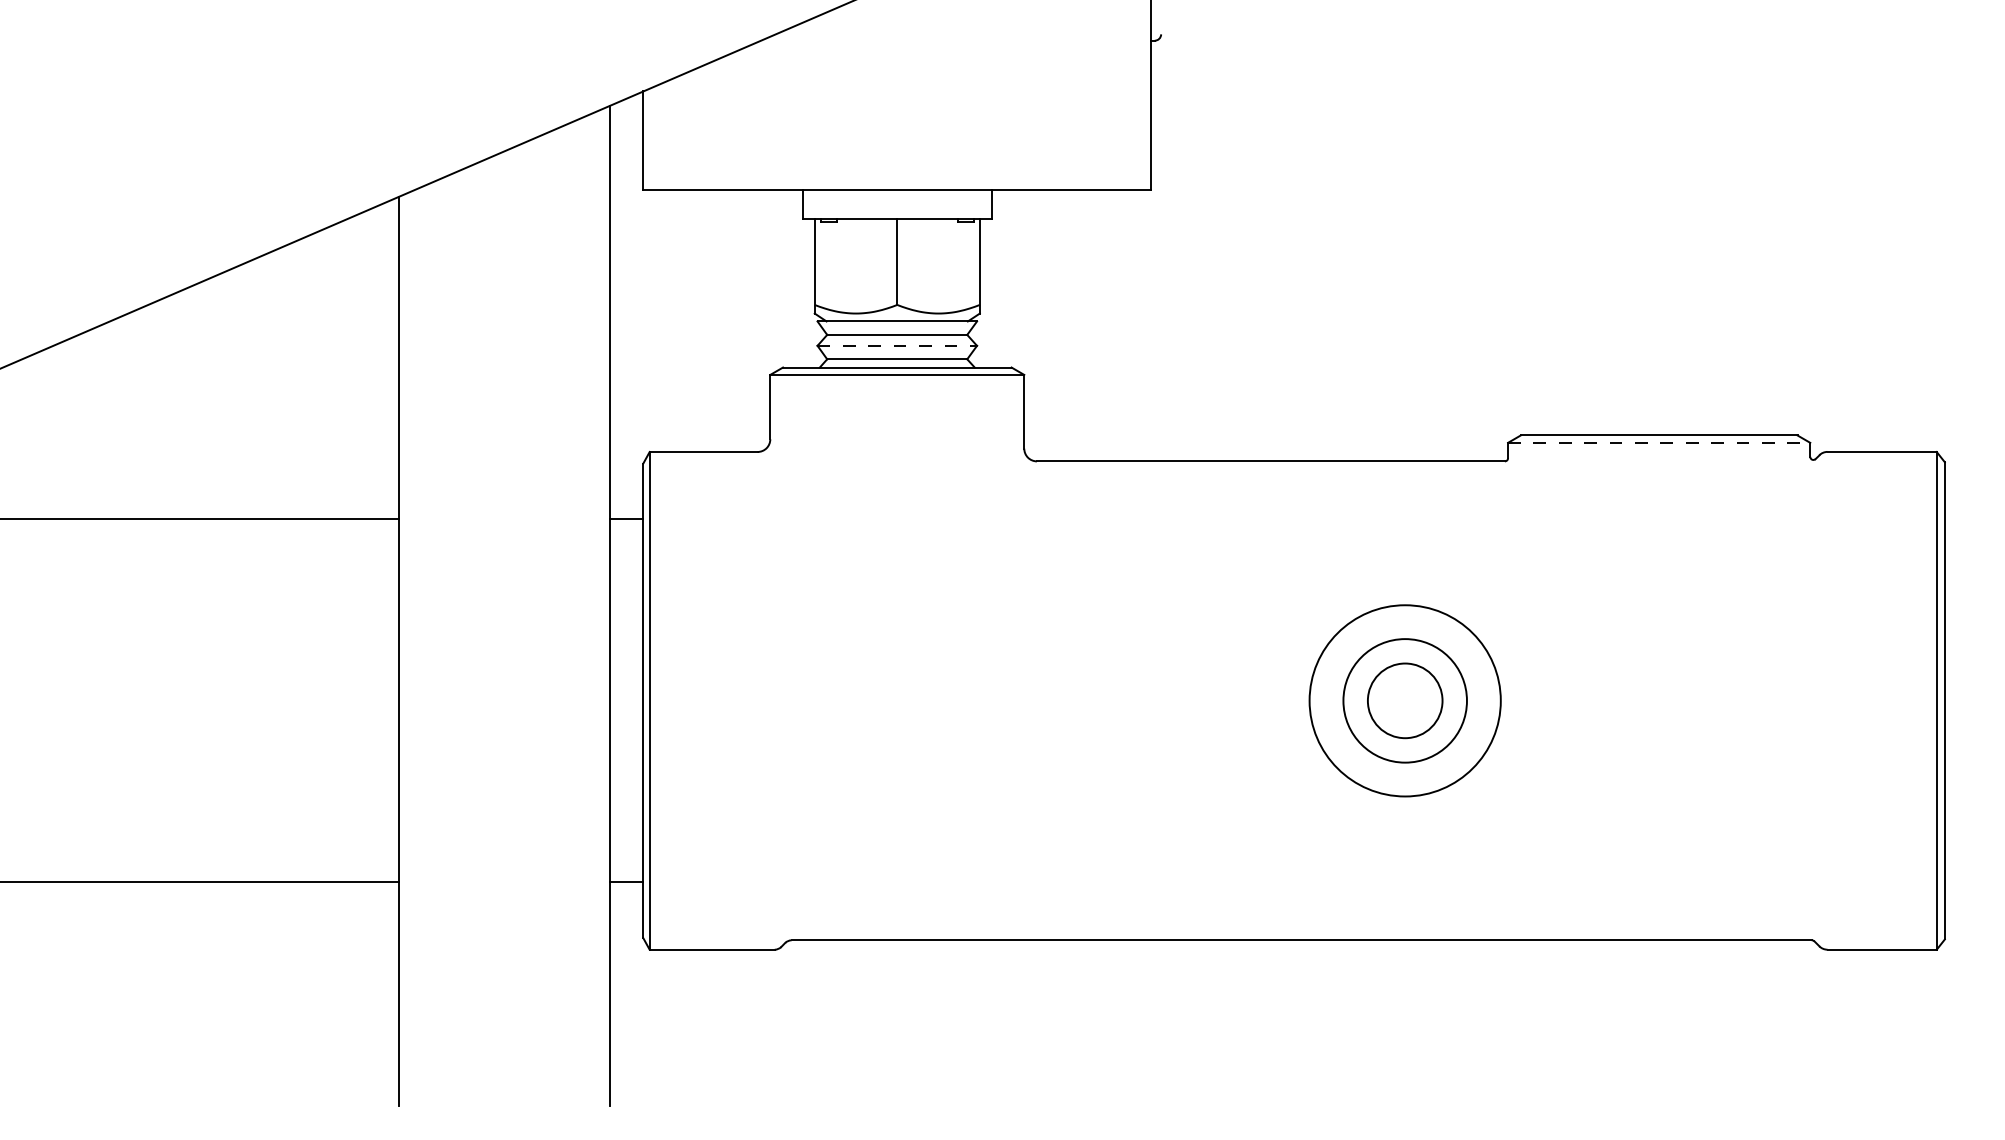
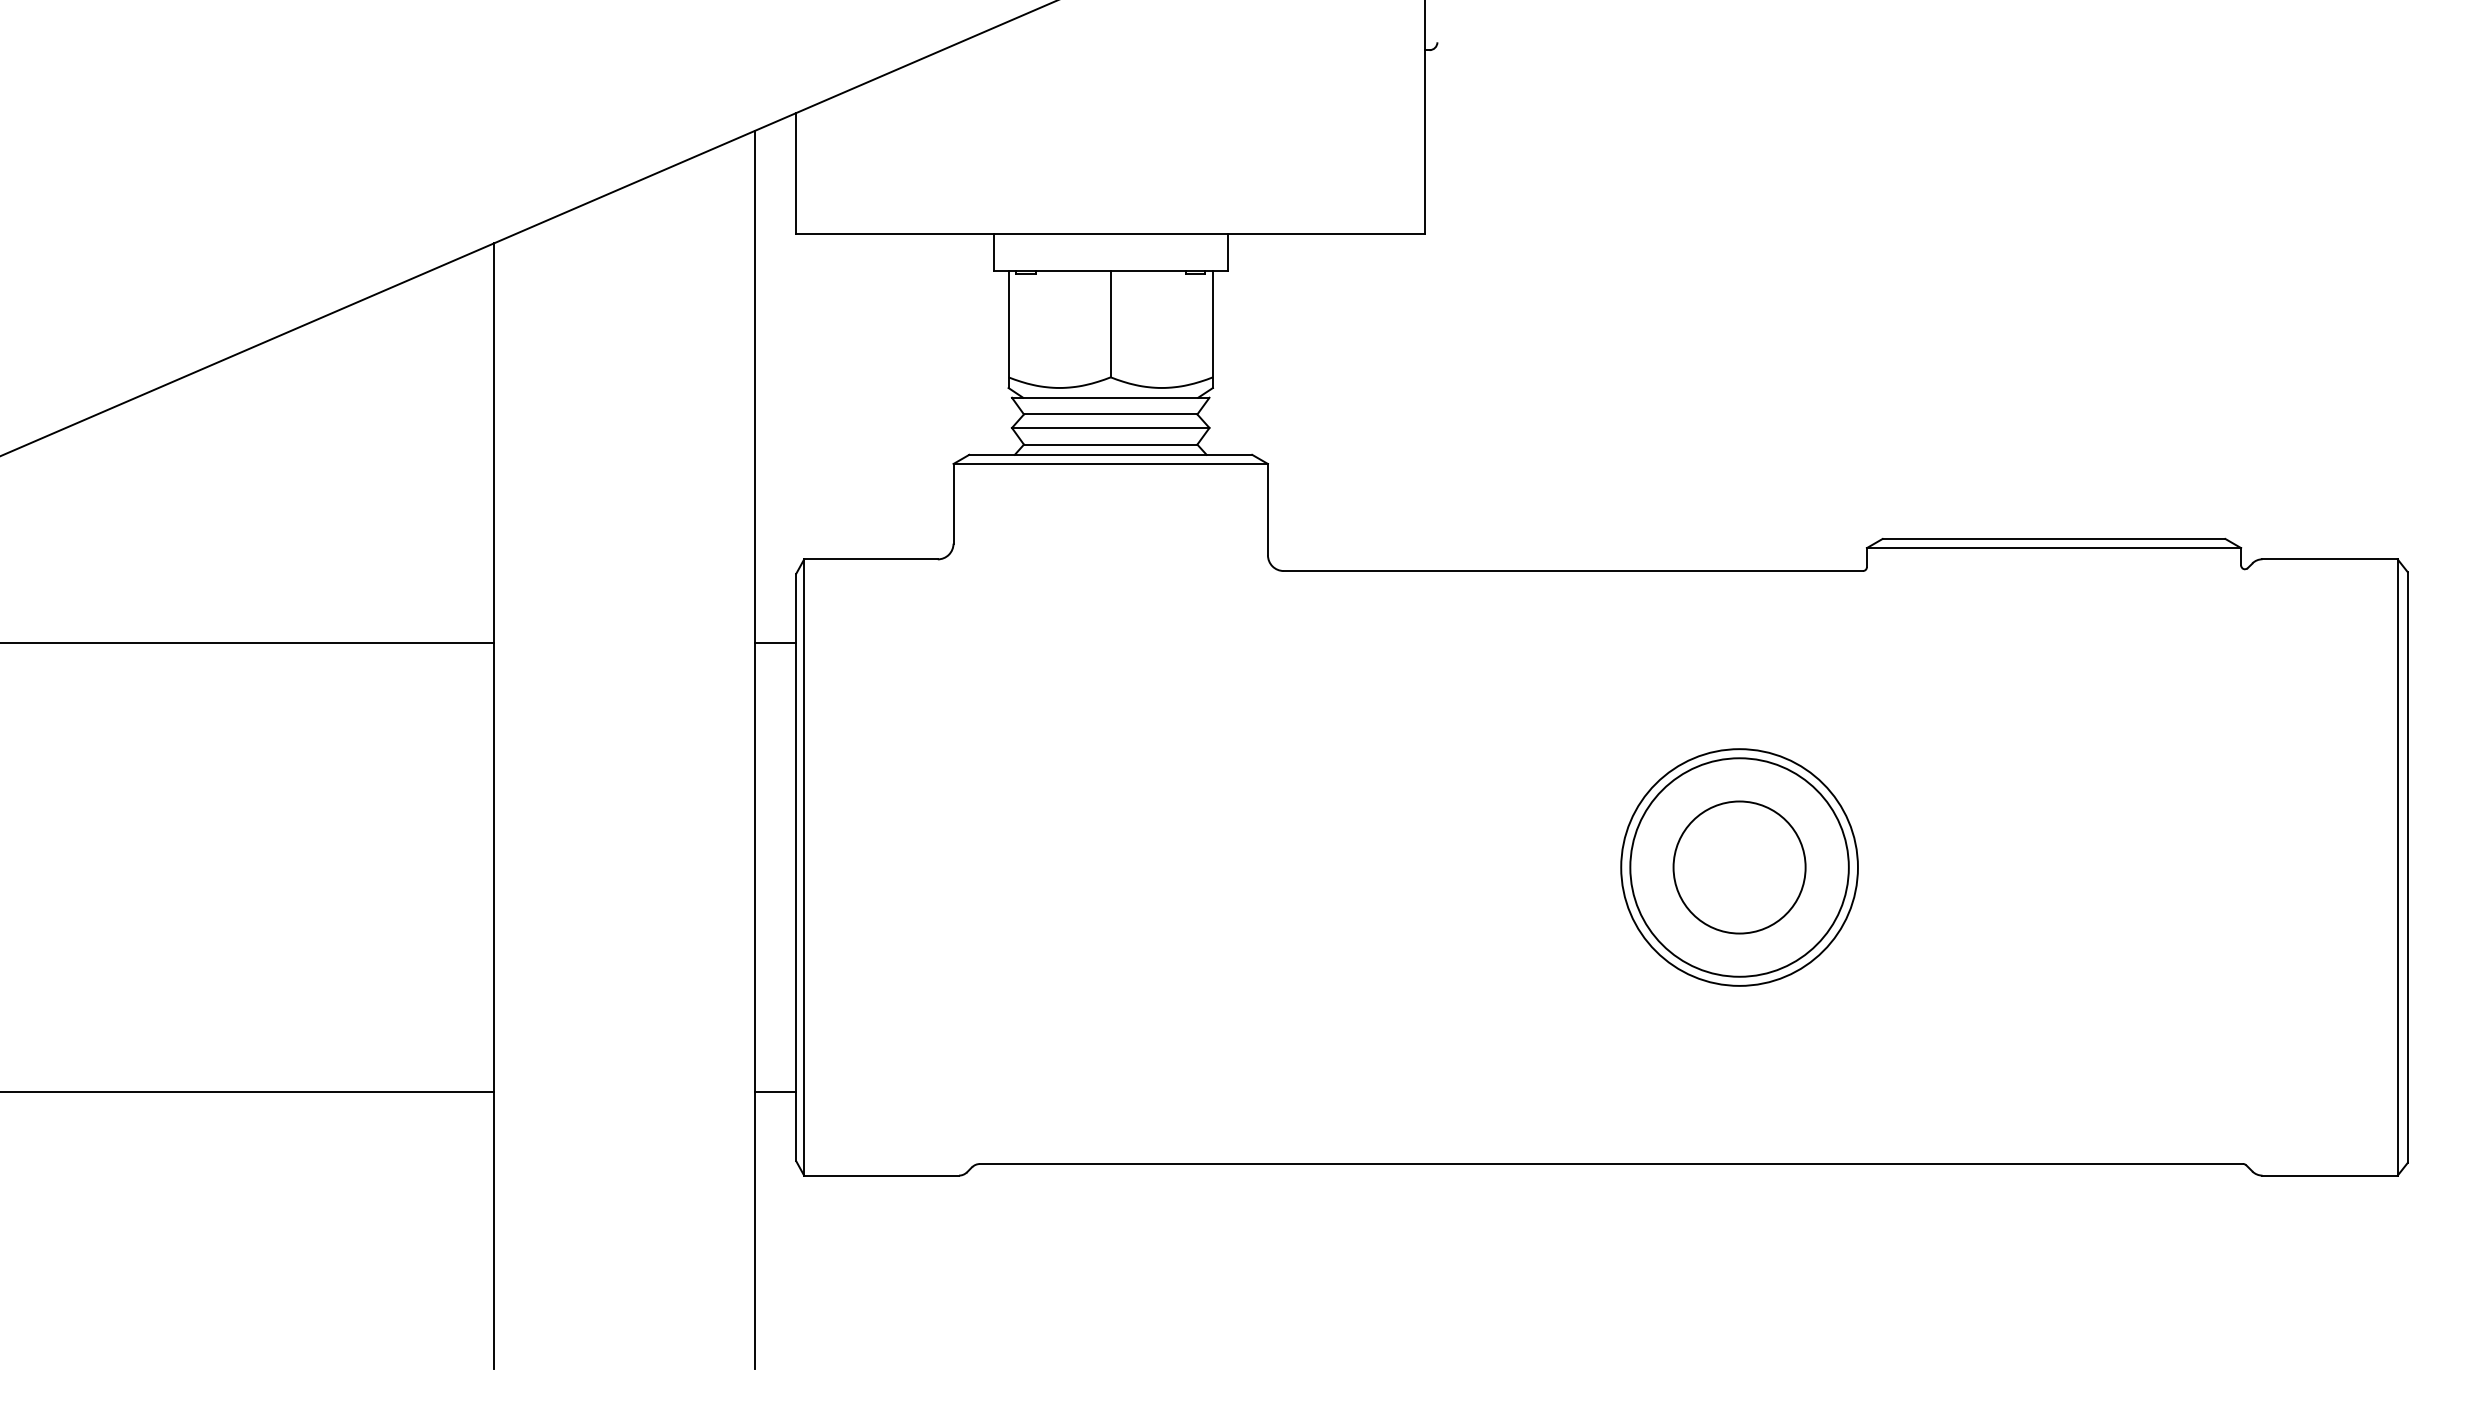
line: (897, 345) -> (1110, 427), dashed -> solid
line: (1659, 442) -> (2054, 547), dashed -> solid
circle: (1404, 700) -> (1738, 867), size x1.43
circle: (1404, 700) -> (1738, 867), size x1.43

